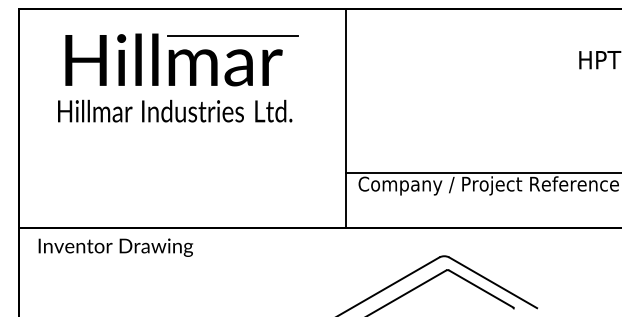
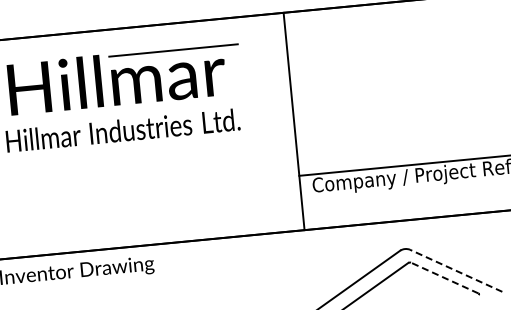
line: (493, 282) -> (456, 270), solid -> dashed
line: (480, 288) -> (444, 277), solid -> dashed

